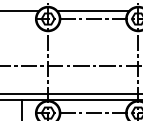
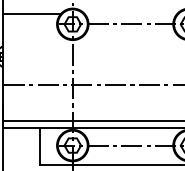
line: (92, 10) -> (130, 13), removed

